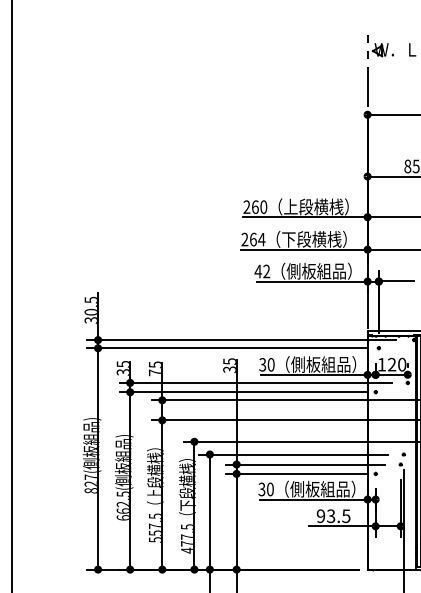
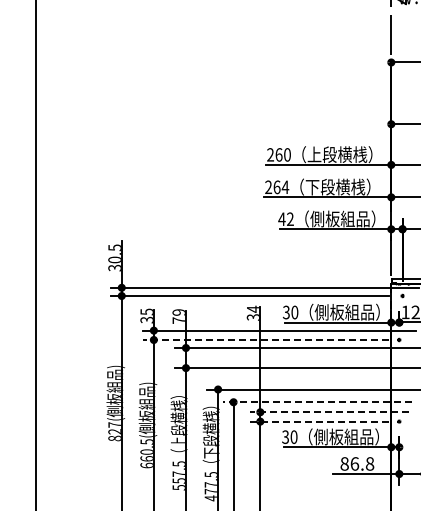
text: (229, 361) -> (253, 309), 35 -> 34
text: (154, 364) -> (178, 312), 75 -> 79
line: (242, 392) -> (266, 340), solid -> dashed
line: (293, 454) -> (317, 402), solid -> dashed
line: (305, 464) -> (329, 412), solid -> dashed
line: (295, 473) -> (319, 421), solid -> dashed
text: (122, 504) -> (146, 452), 662.5( -> 660.5(
text: (333, 516) -> (357, 464), 93.5 -> 86.8

